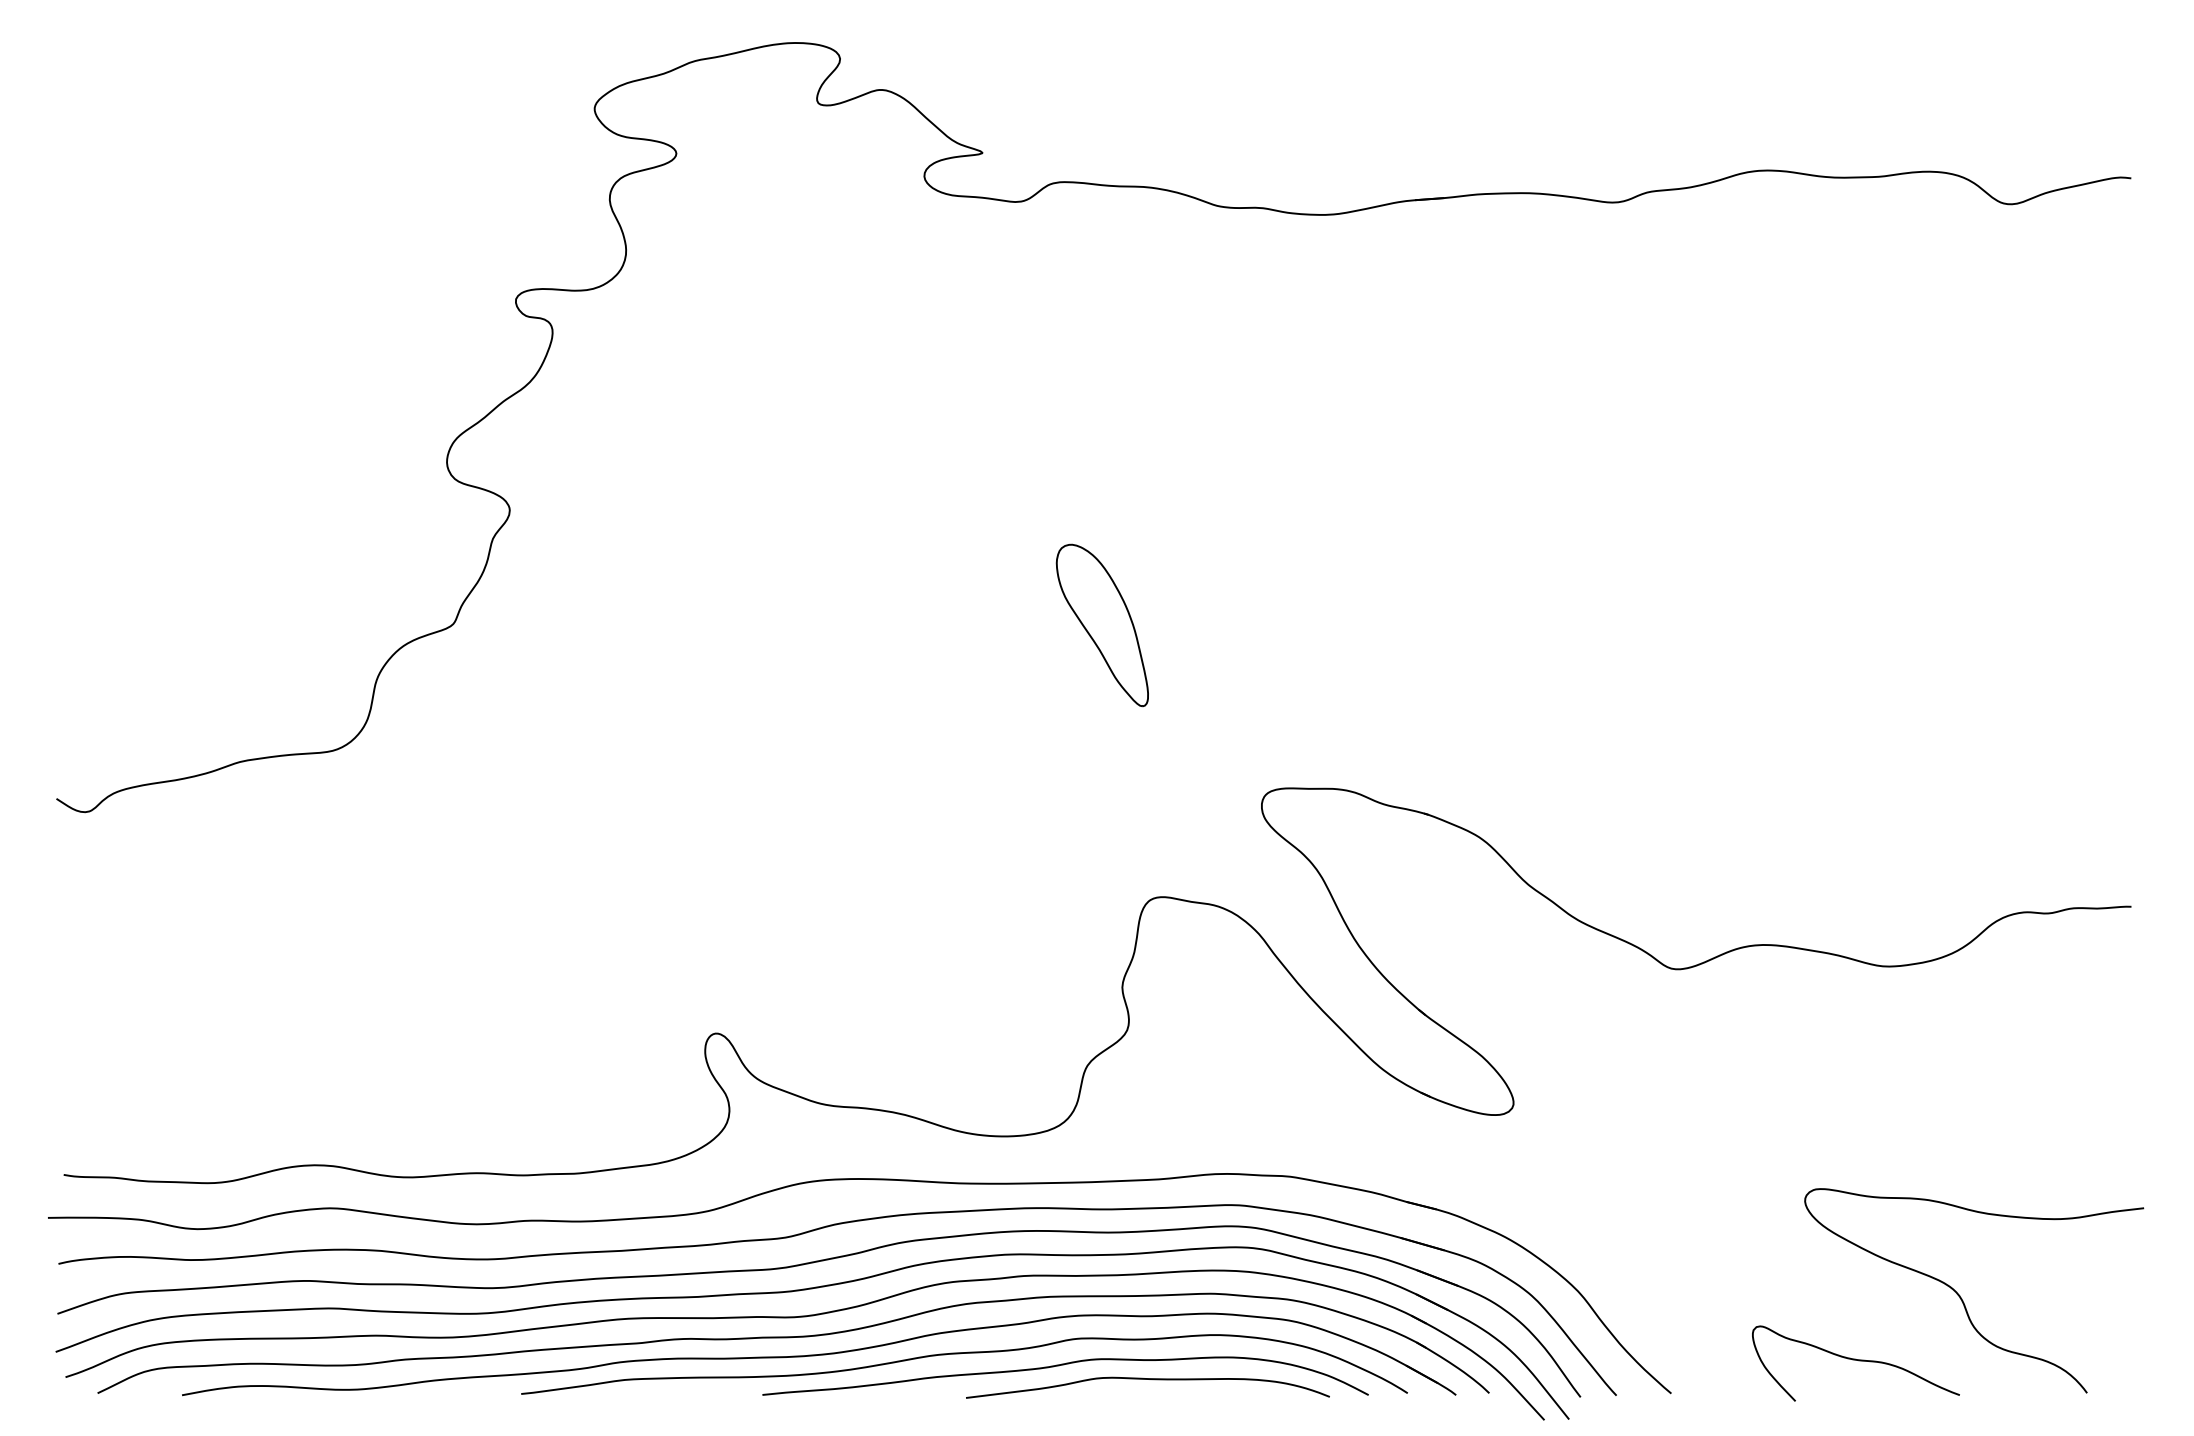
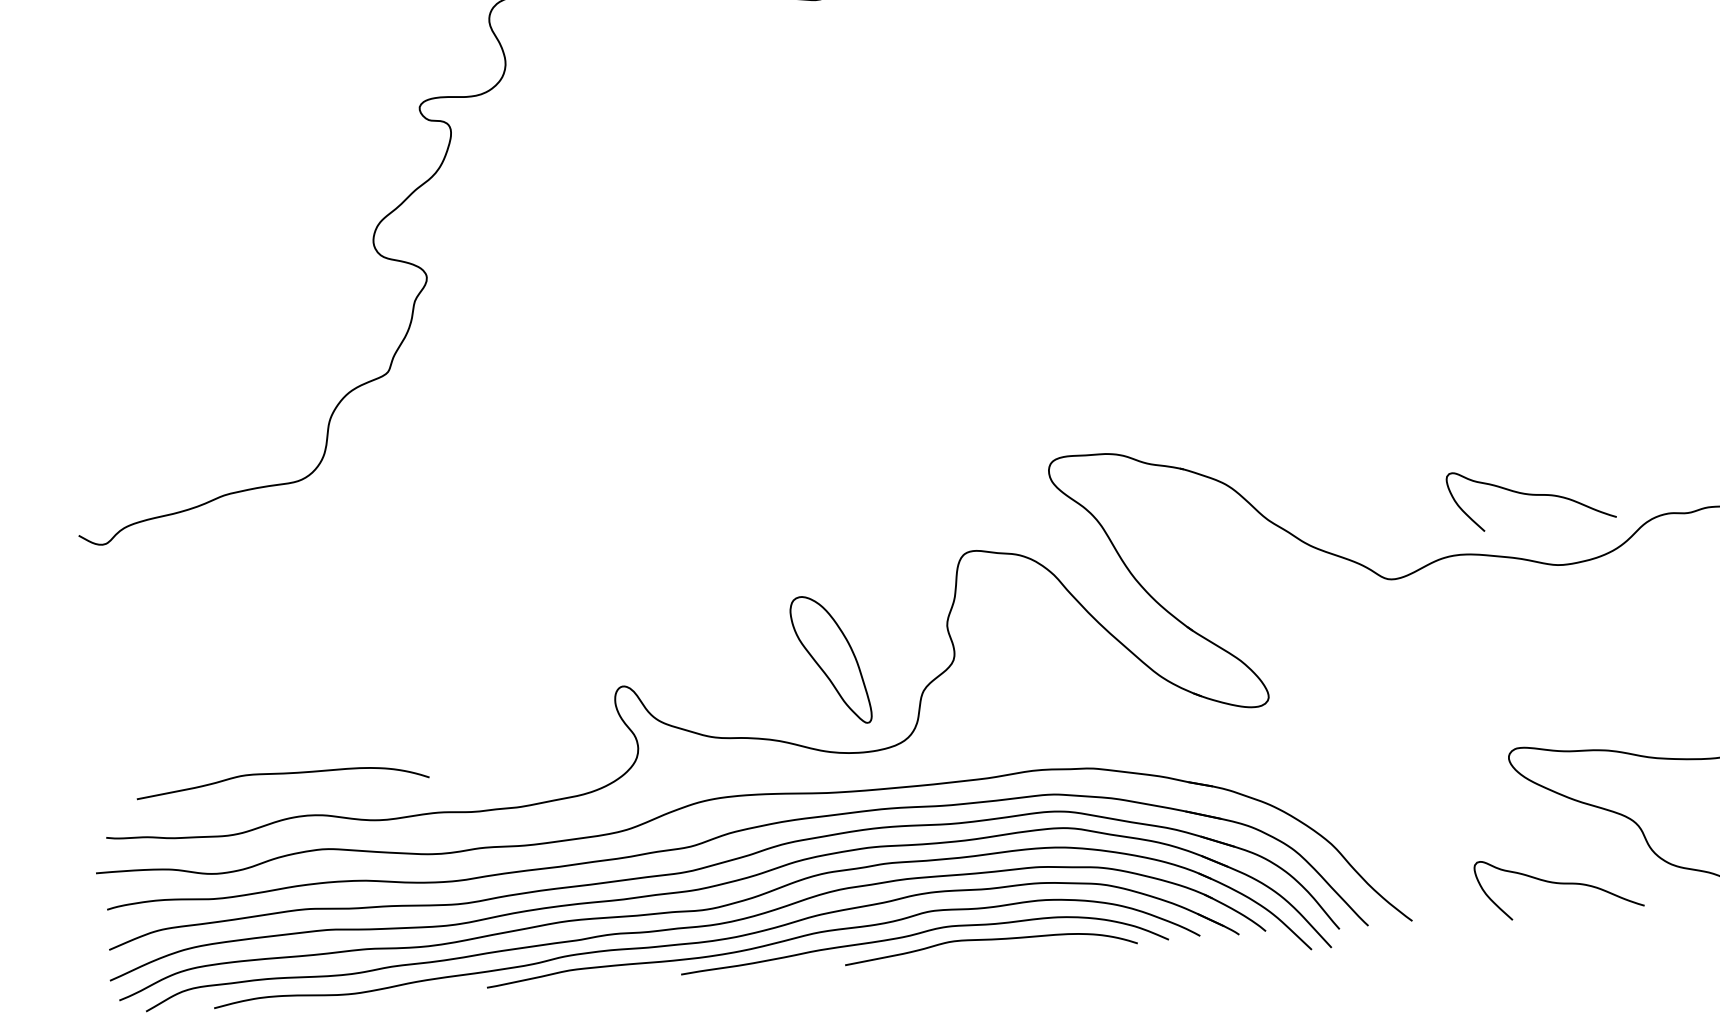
part: (1101, 625) -> (830, 660), moved
curve: (1855, 877) -> (1530, 495), added
curve: (286, 1111) -> (281, 773), added

